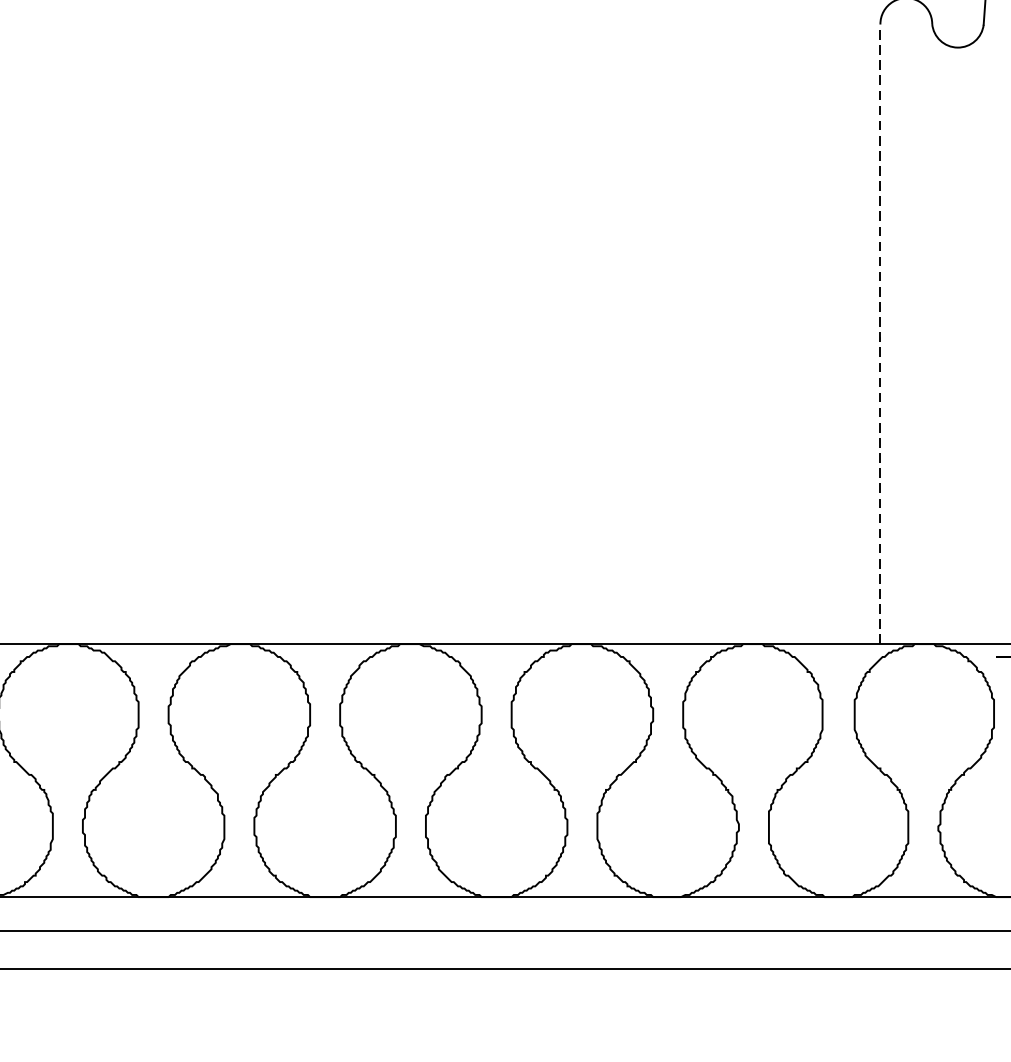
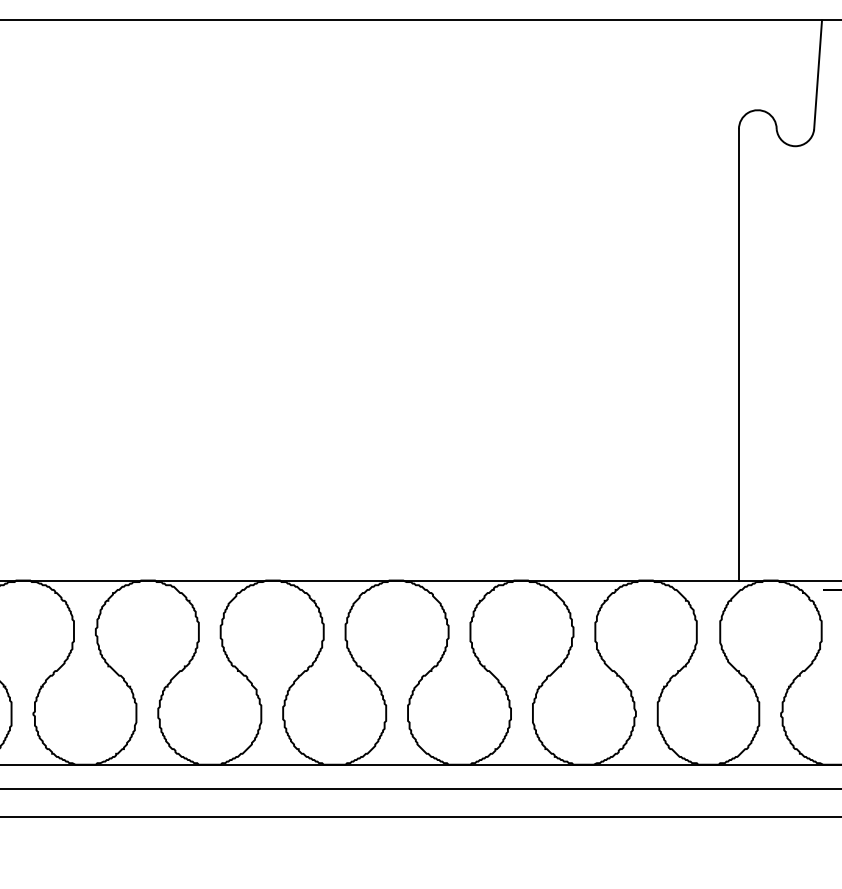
line: (879, 333) -> (738, 354), dashed -> solid

